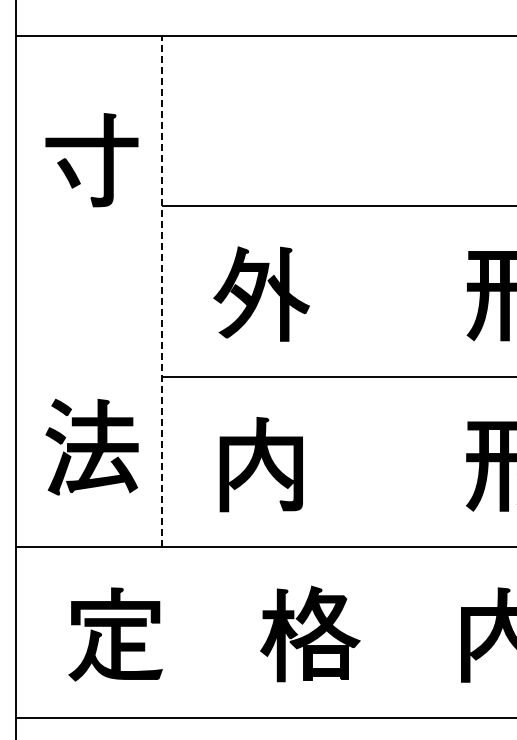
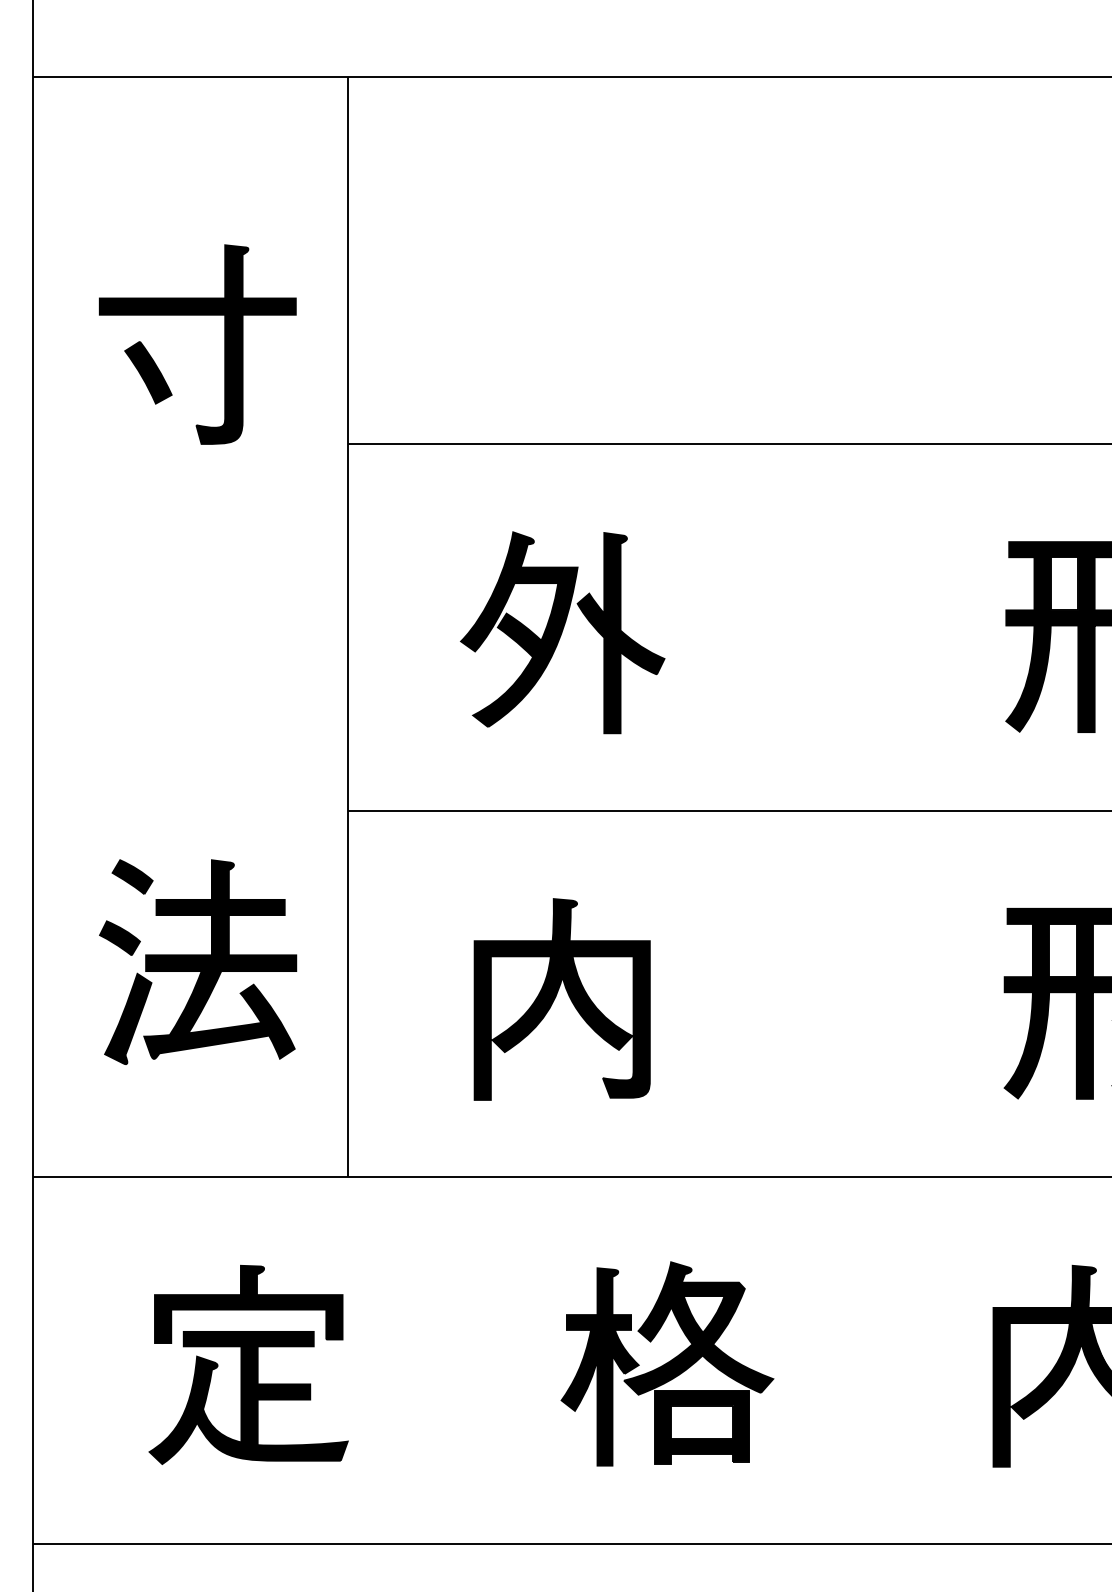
line: (161, 291) -> (347, 627), dashed -> solid

